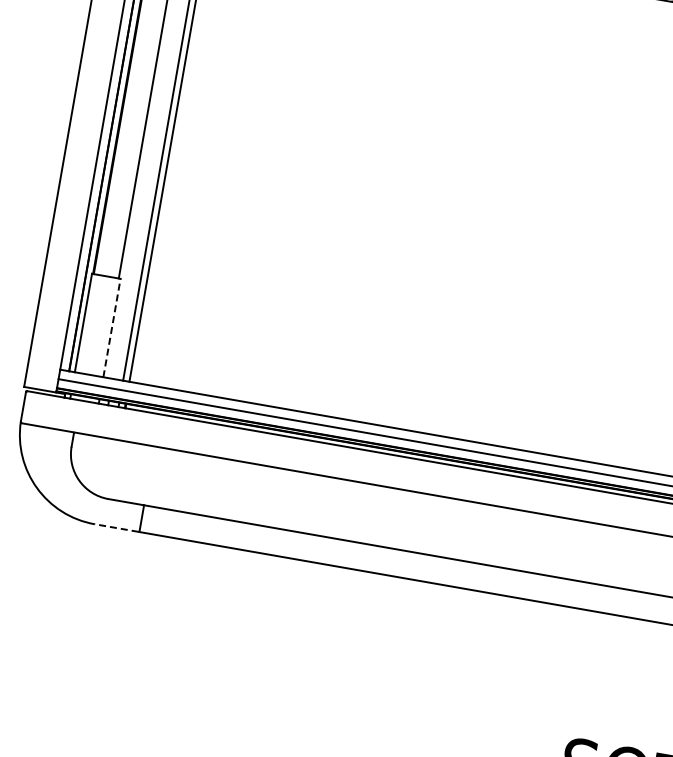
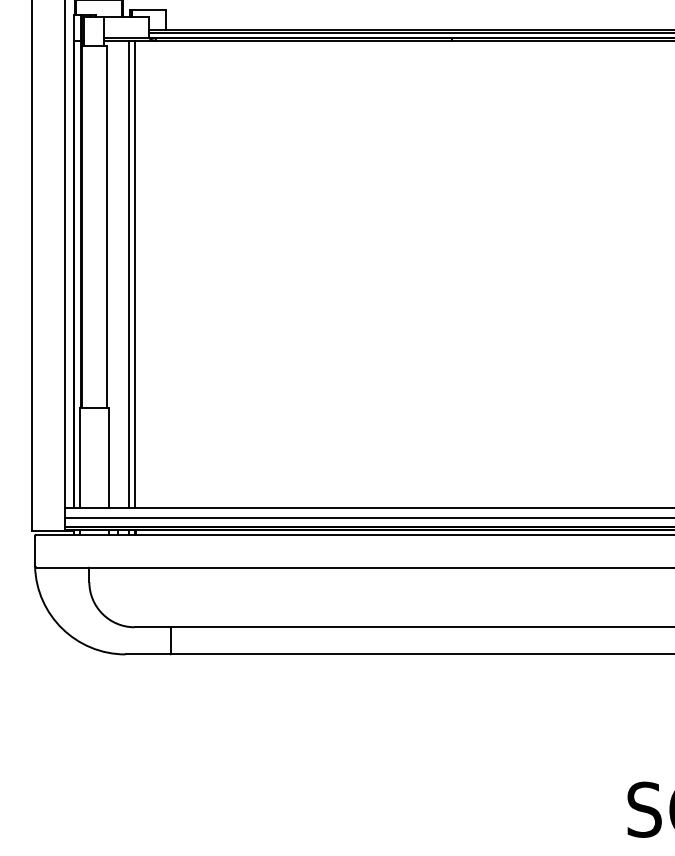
line: (111, 328) -> (108, 458), dashed -> solid
line: (116, 528) -> (147, 654), dashed -> solid

